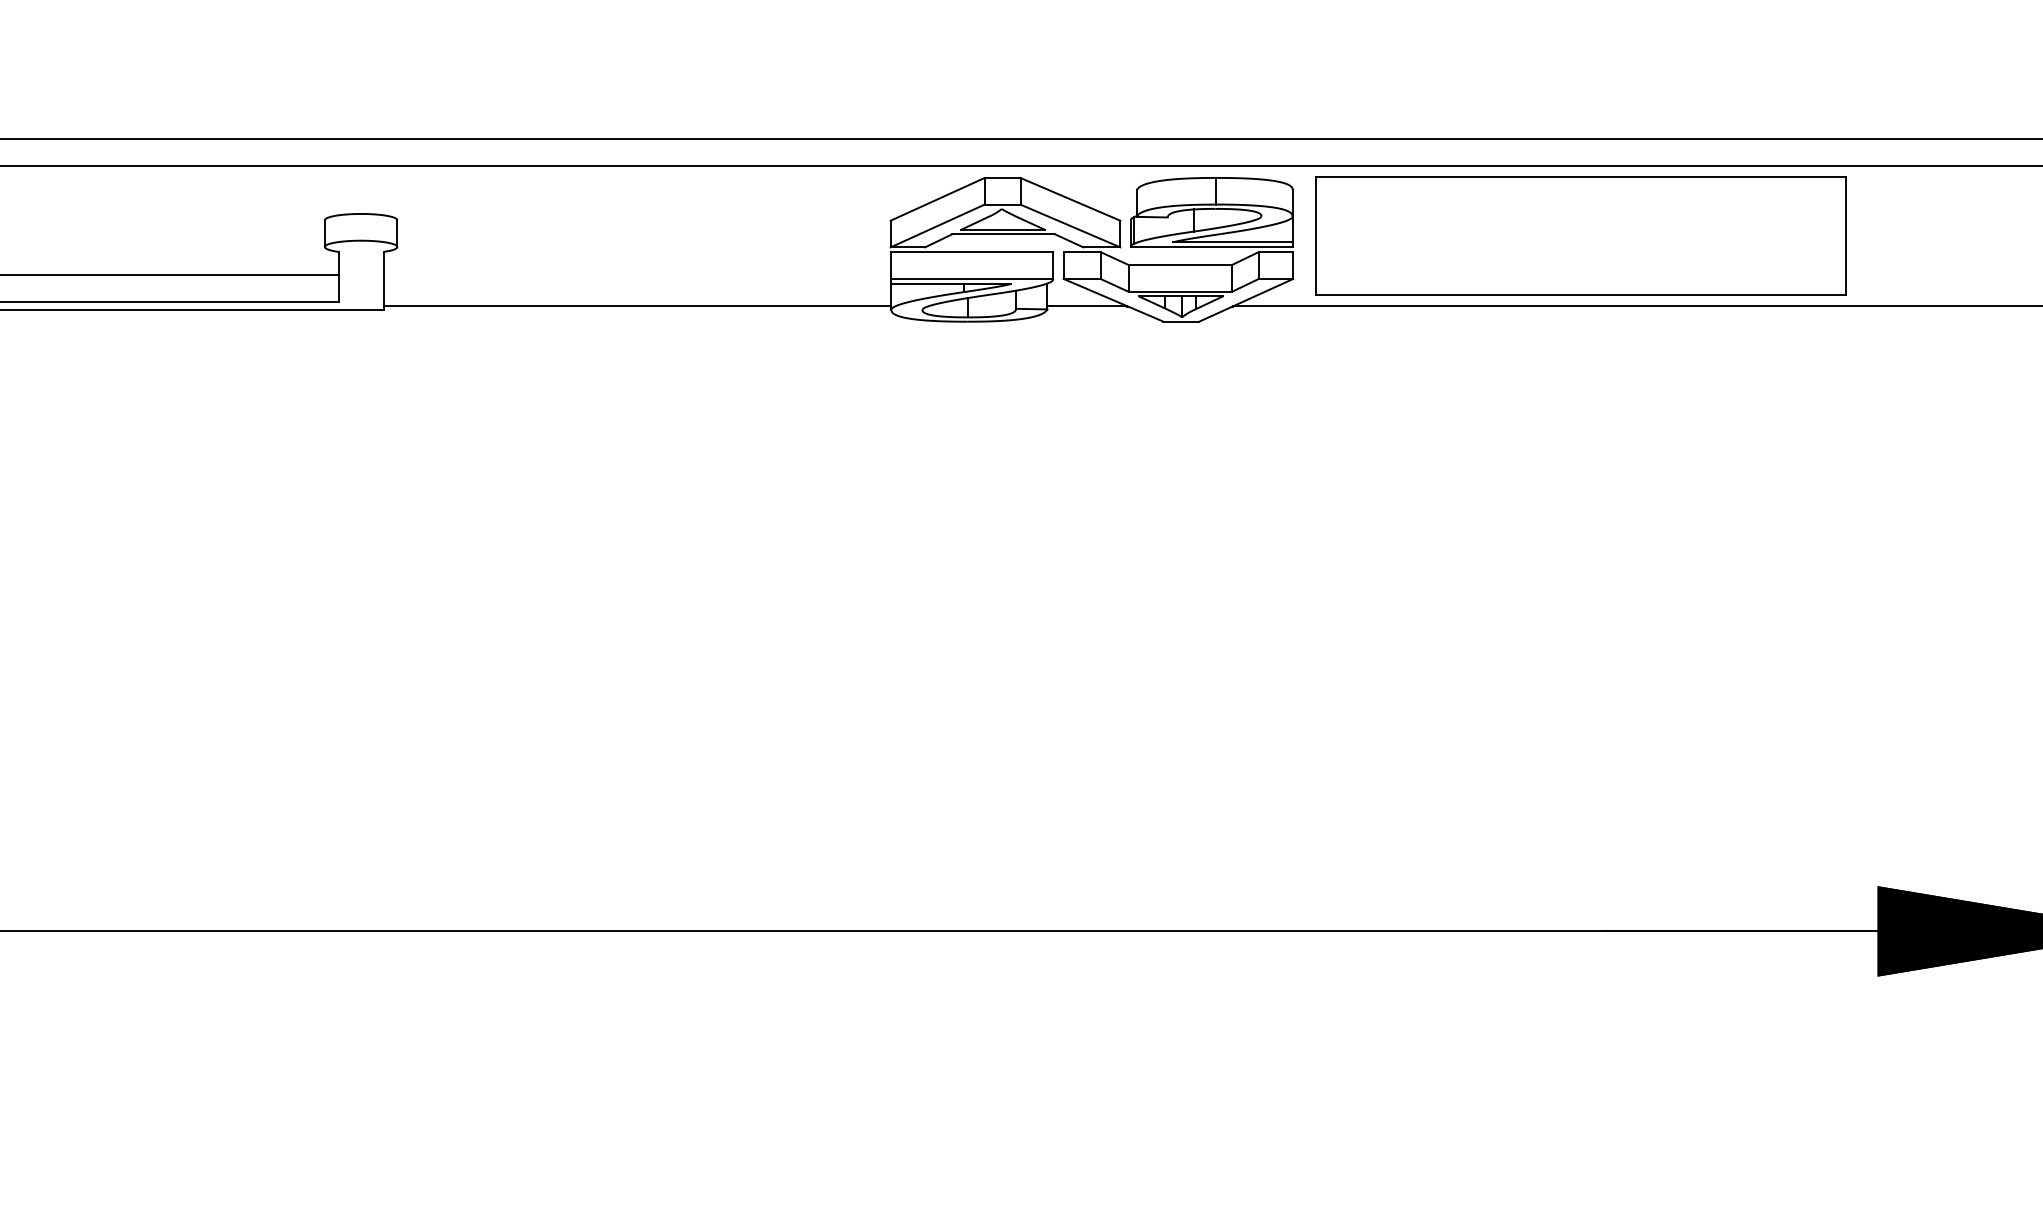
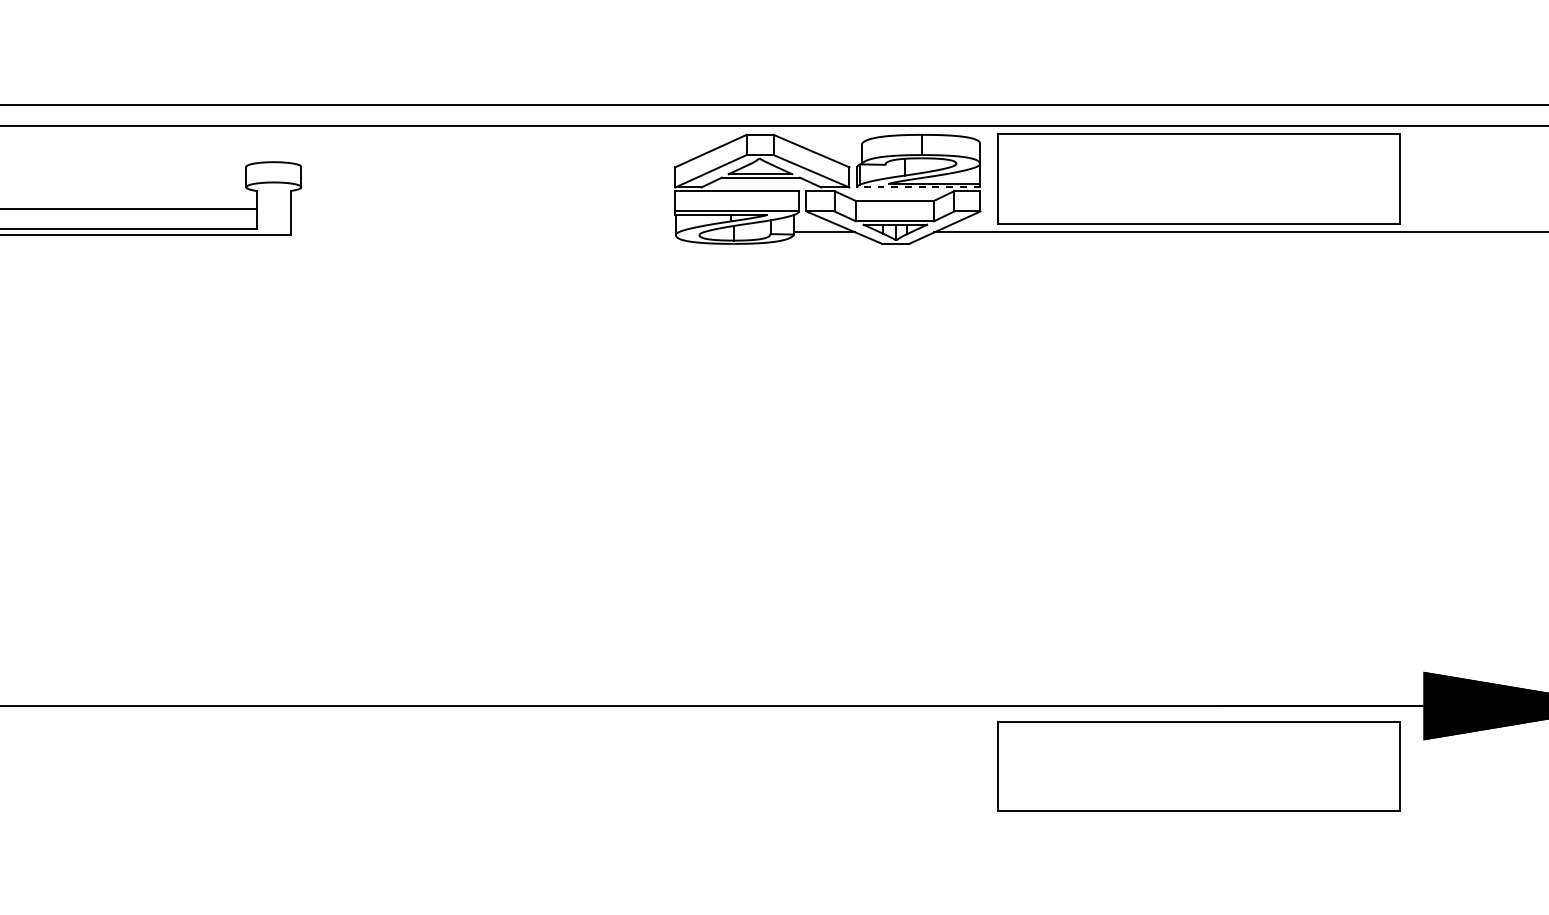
line: (1211, 247) -> (918, 187), solid -> dashed
line: (637, 306) -> (483, 232), removed
part: (1580, 1010) -> (1198, 766), added

